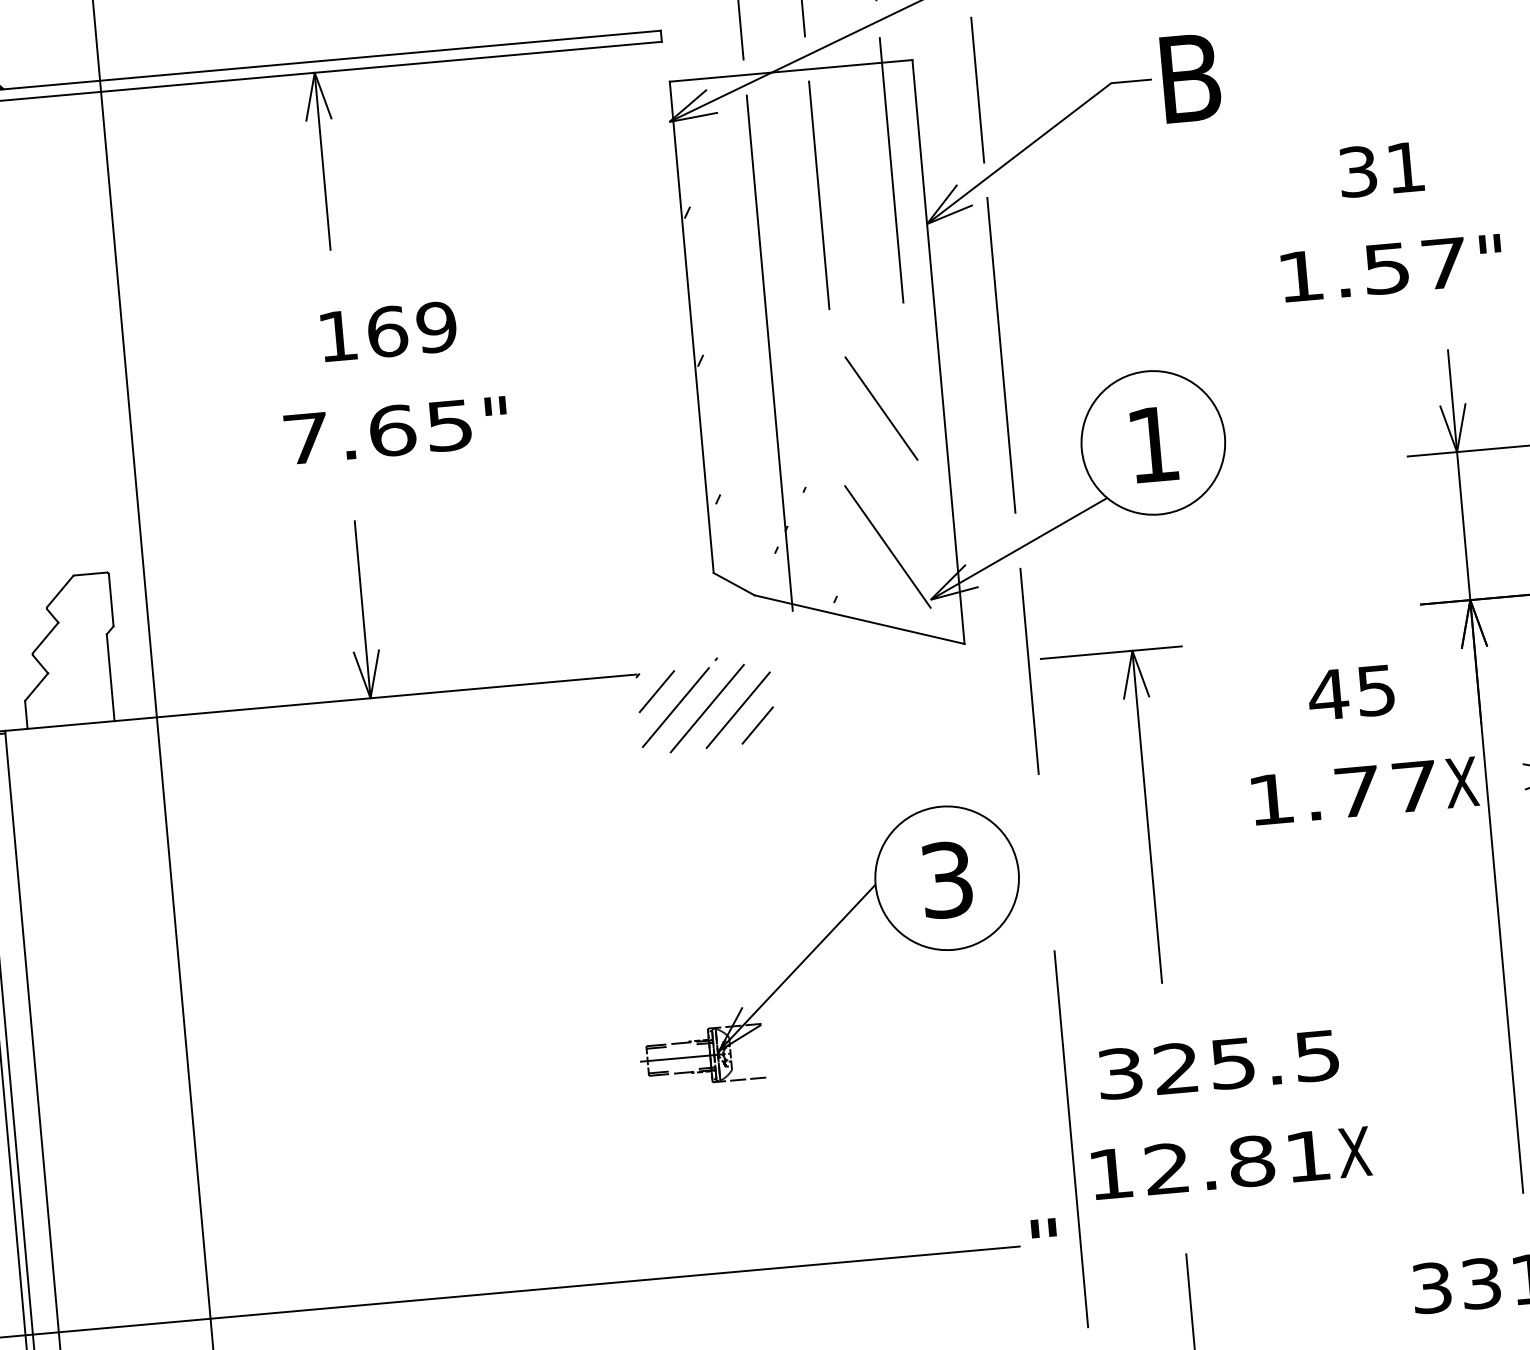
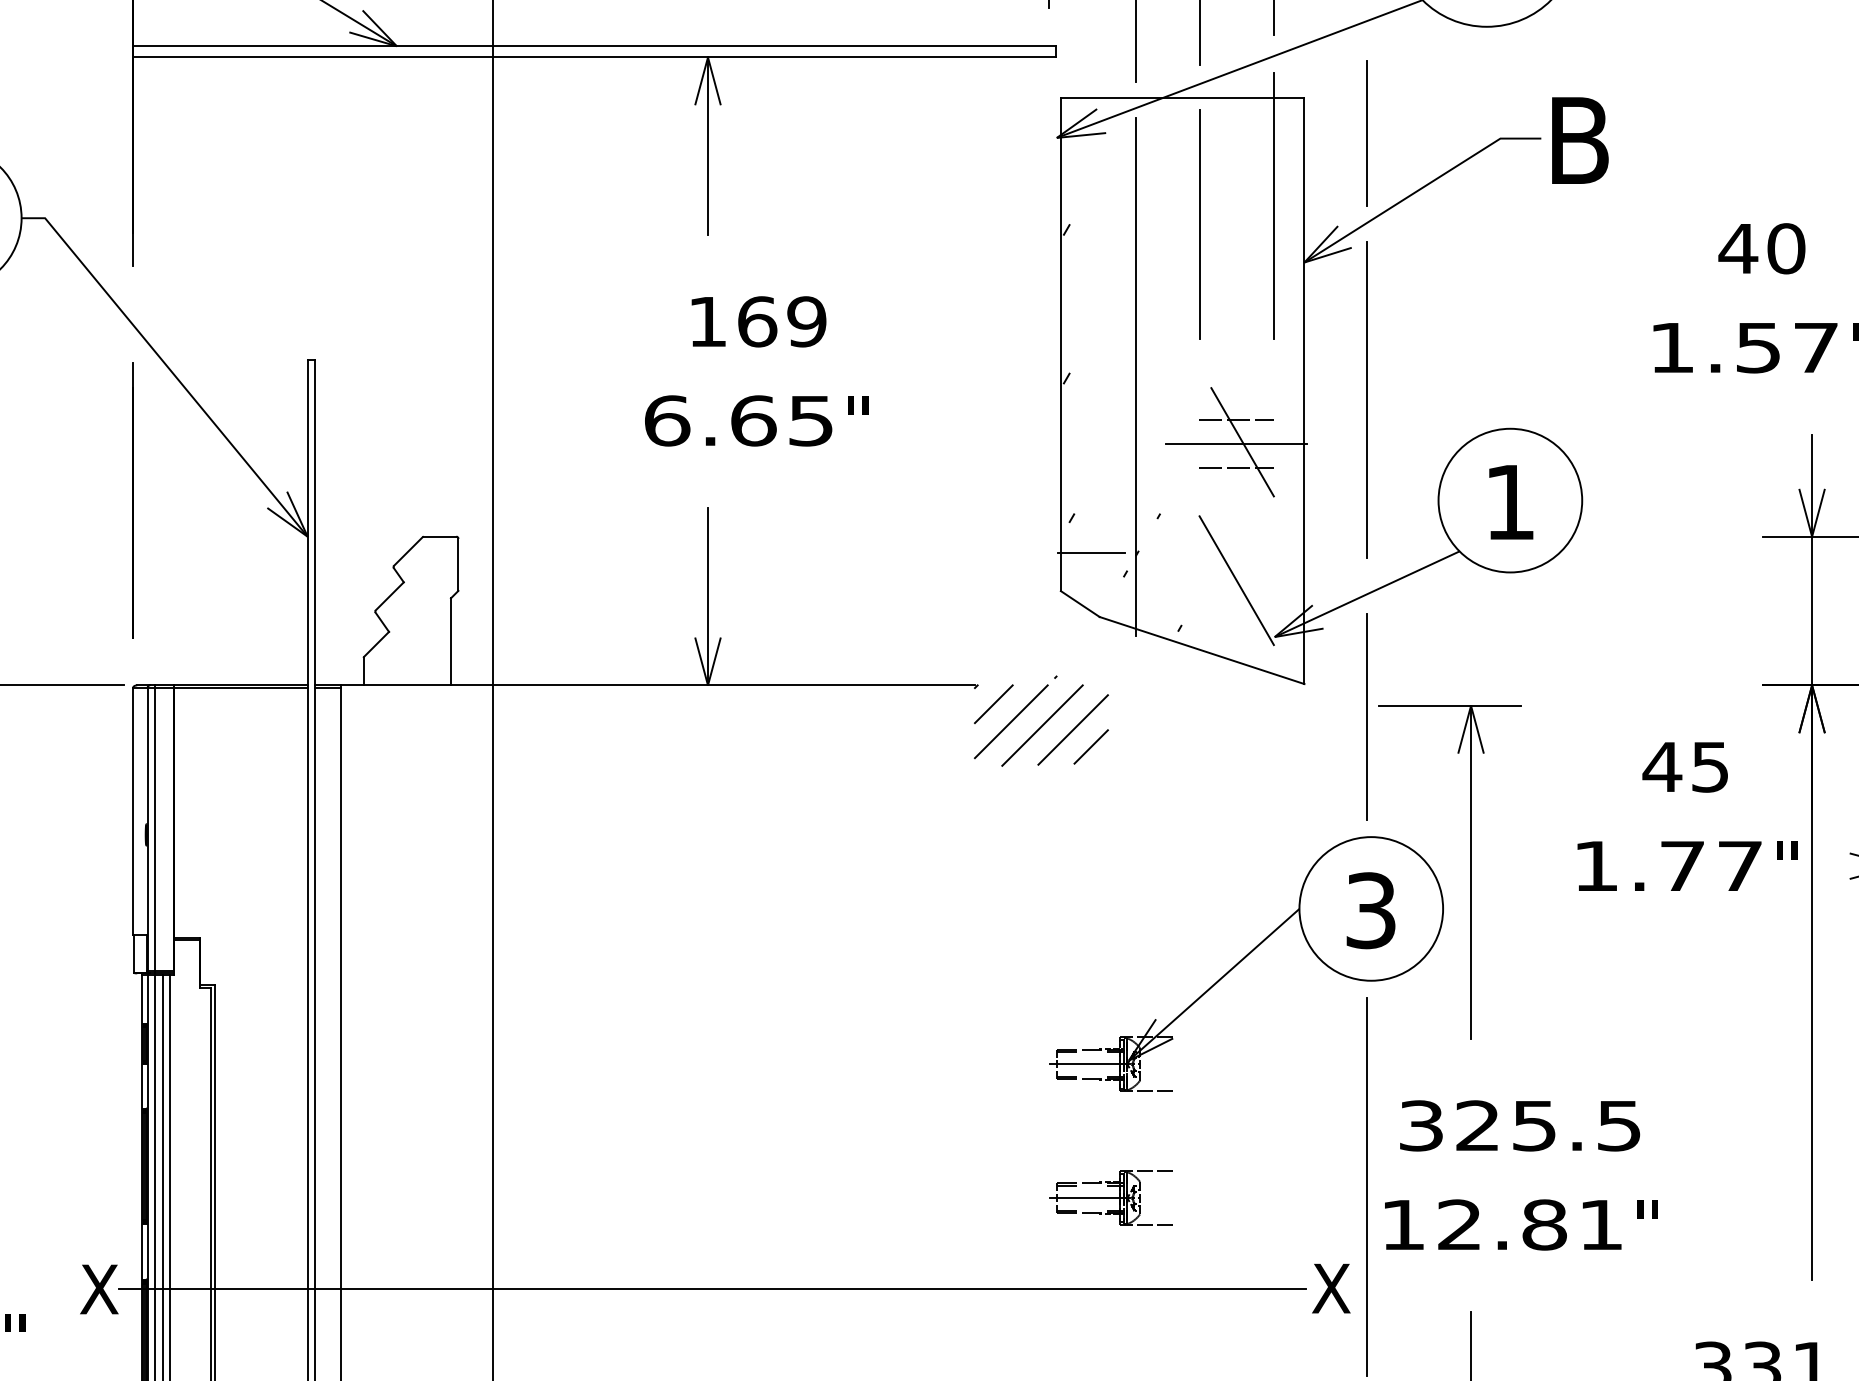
text: (1381, 169) -> (1761, 248), 31 -> 40
line: (873, 386) -> (1236, 419), added
line: (875, 410) -> (1236, 443), added
line: (877, 435) -> (1236, 468), added
text: (306, 438) -> (667, 420), 7.65 -> 6.65
line: (740, 532) -> (1091, 553), added
text: (1461, 781) -> (1787, 865), X -> "
part: (827, 943) -> (1246, 963), moved
text: (1354, 1151) -> (1647, 1224), X -> "
part: (816, 1172) -> (1110, 1197), added
text: (1045, 1243) -> (1331, 1288), " -> X

